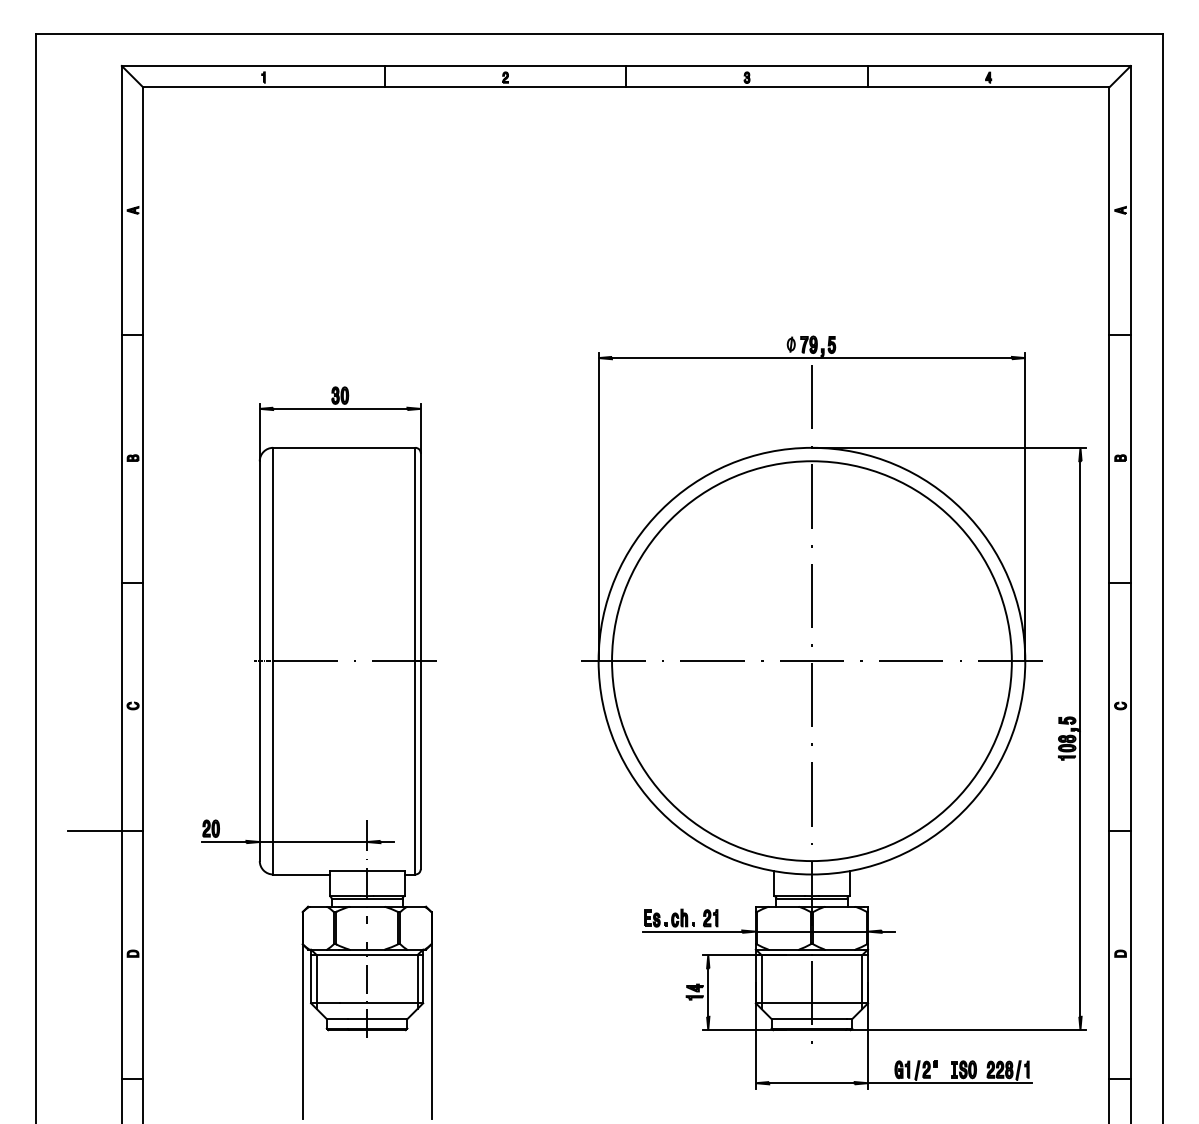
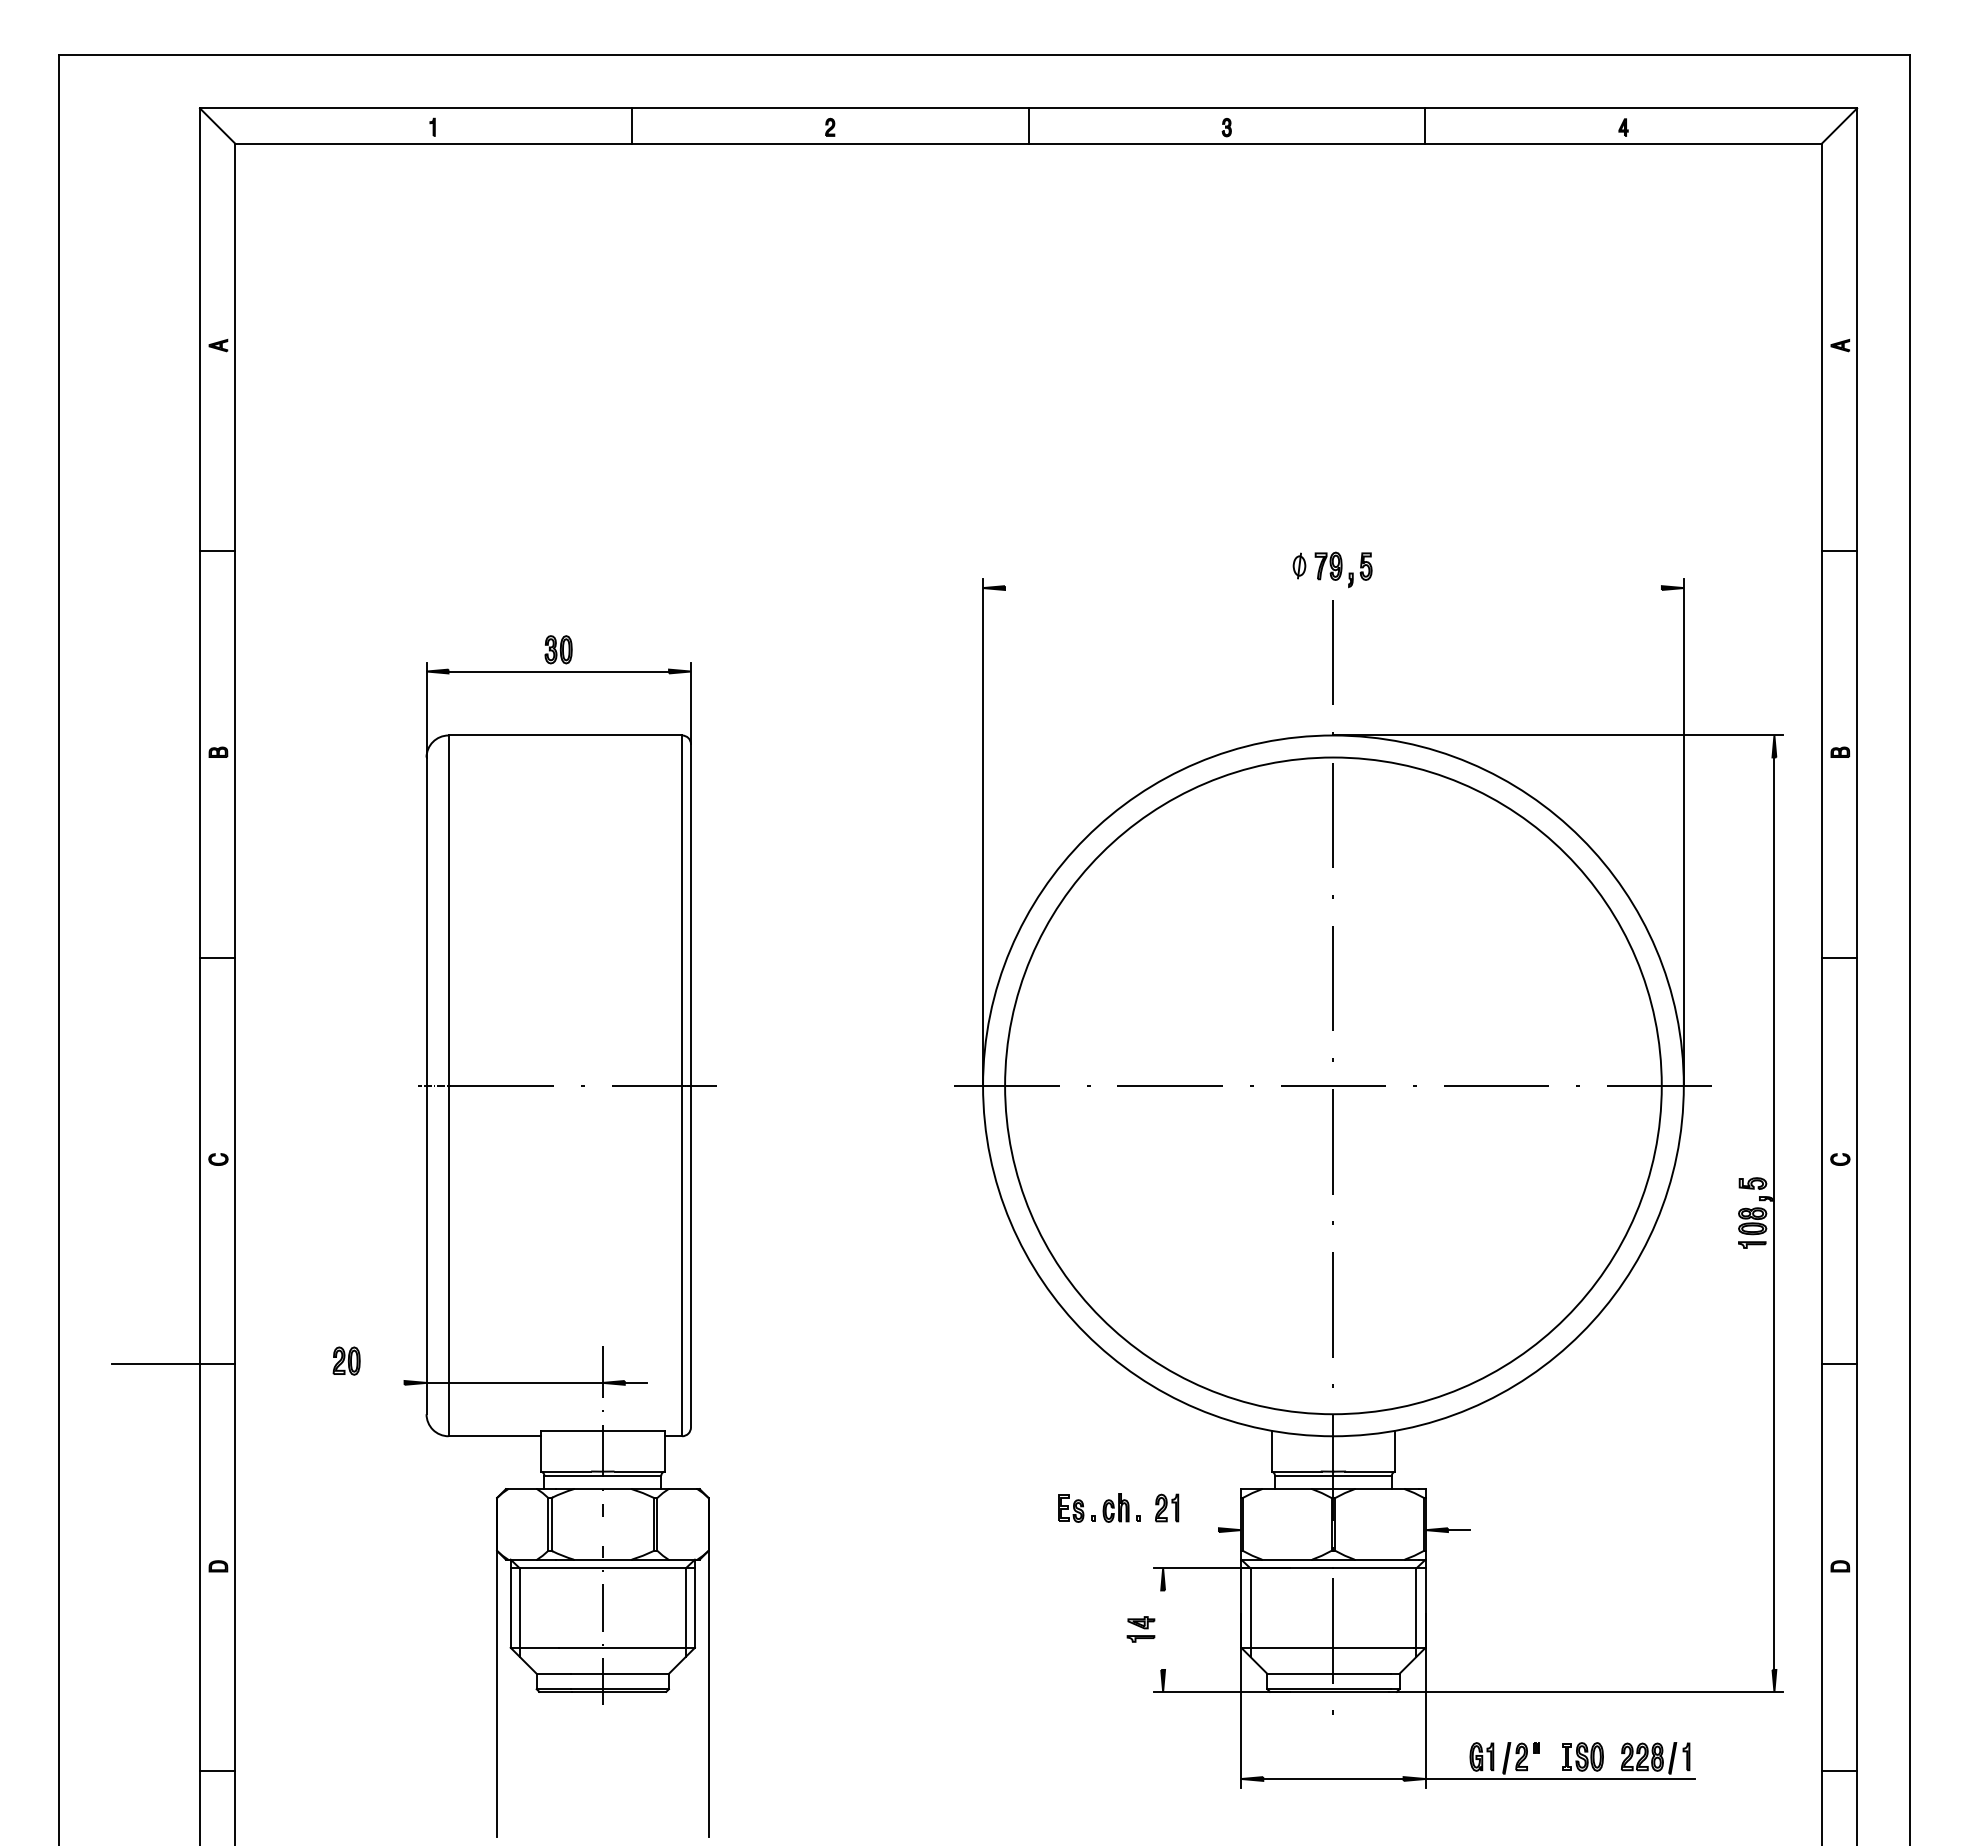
line: (811, 358) -> (1332, 588), removed
line: (224, 842) -> (368, 1383), removed
line: (692, 931) -> (1137, 1529), removed
line: (811, 931) -> (1332, 1529), removed
line: (708, 992) -> (1163, 1630), removed

